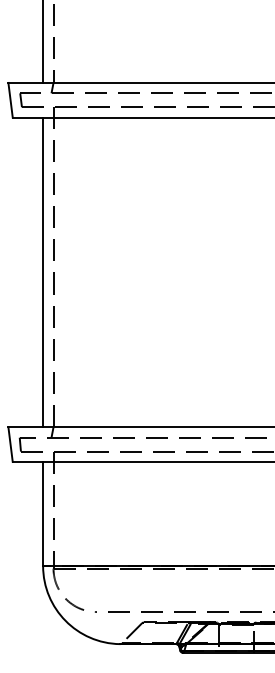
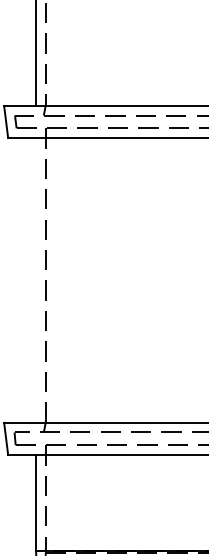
line: (43, 272) -> (36, 280), removed

